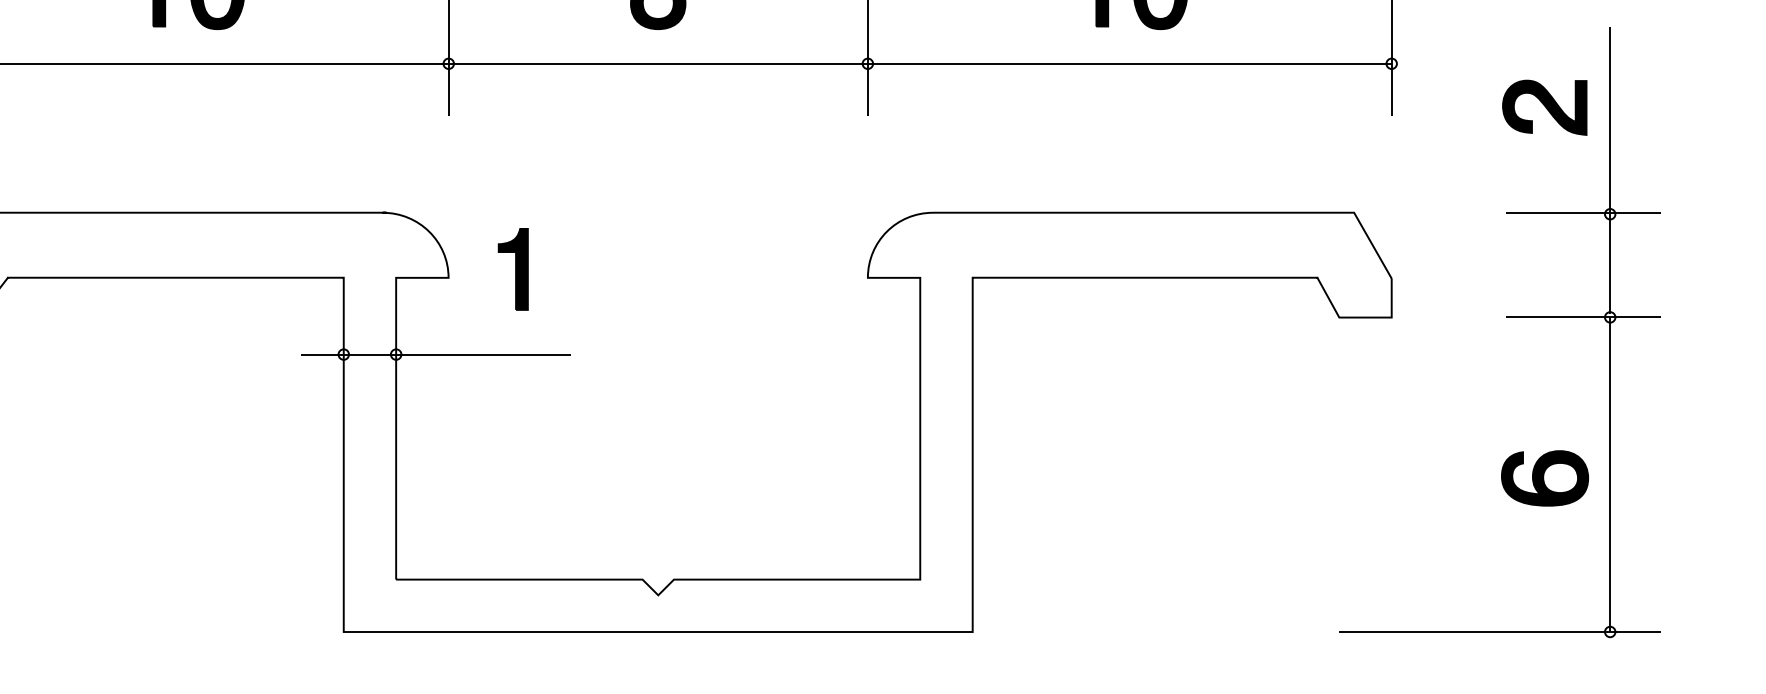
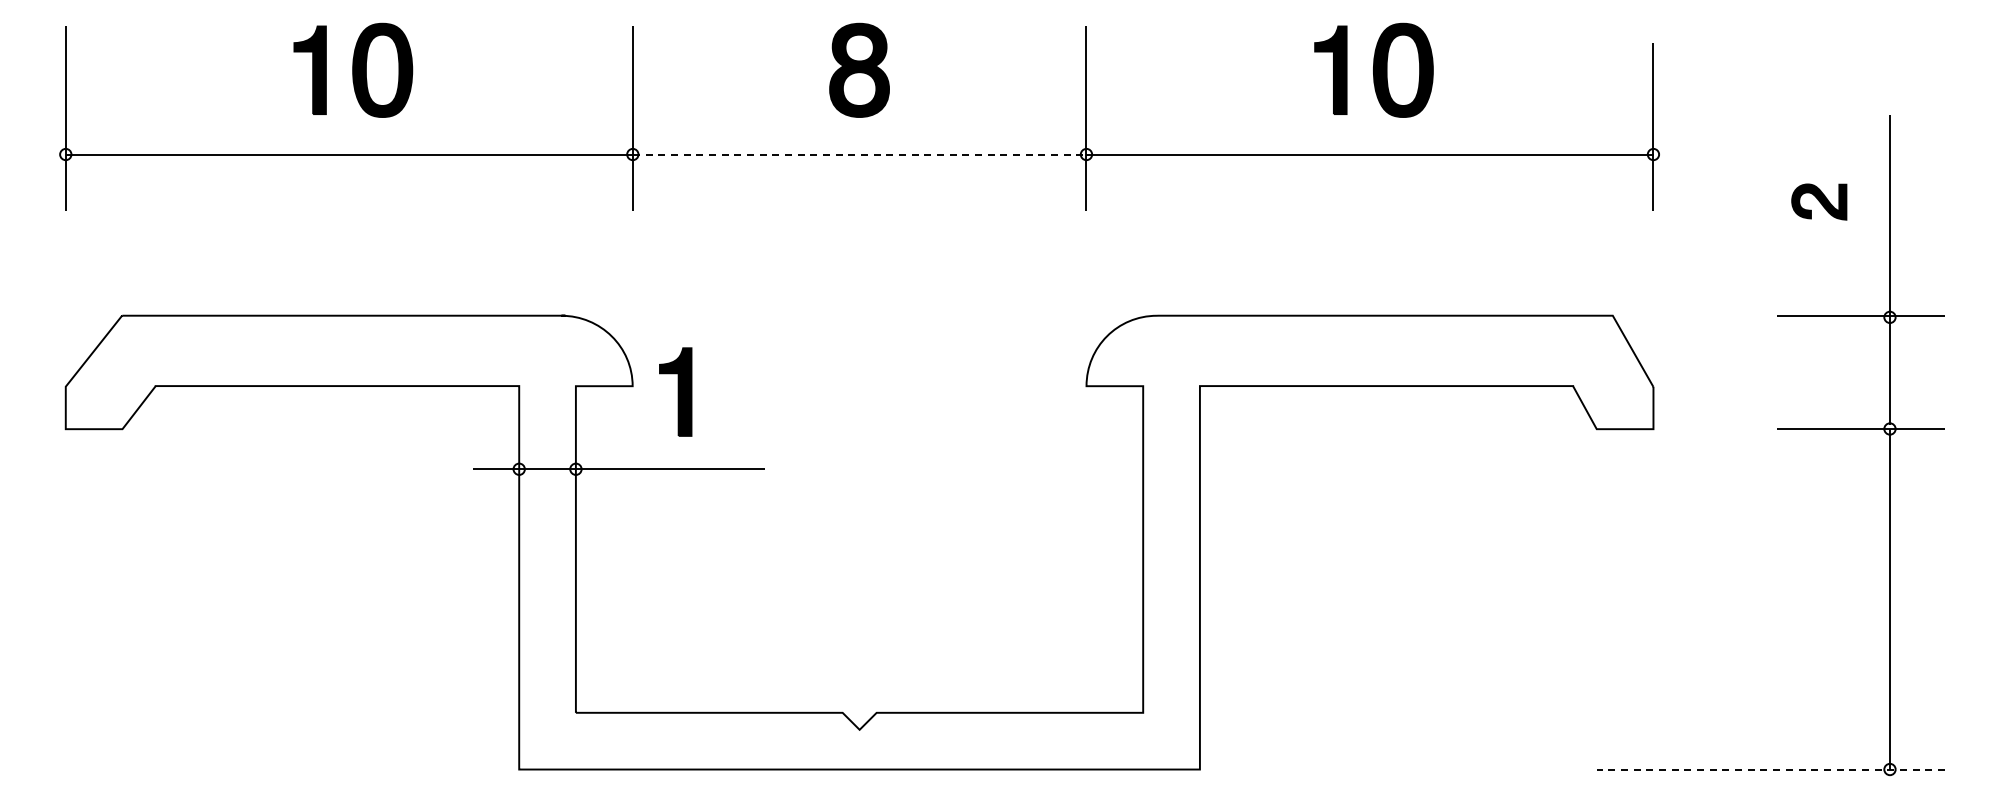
line: (658, 63) -> (859, 154), solid -> dashed
part: (1545, 107) -> (1819, 201), size x0.6
part: (513, 268) -> (675, 391), moved
part: (1544, 477) -> (1818, 602), removed
line: (1499, 631) -> (1770, 769), solid -> dashed

